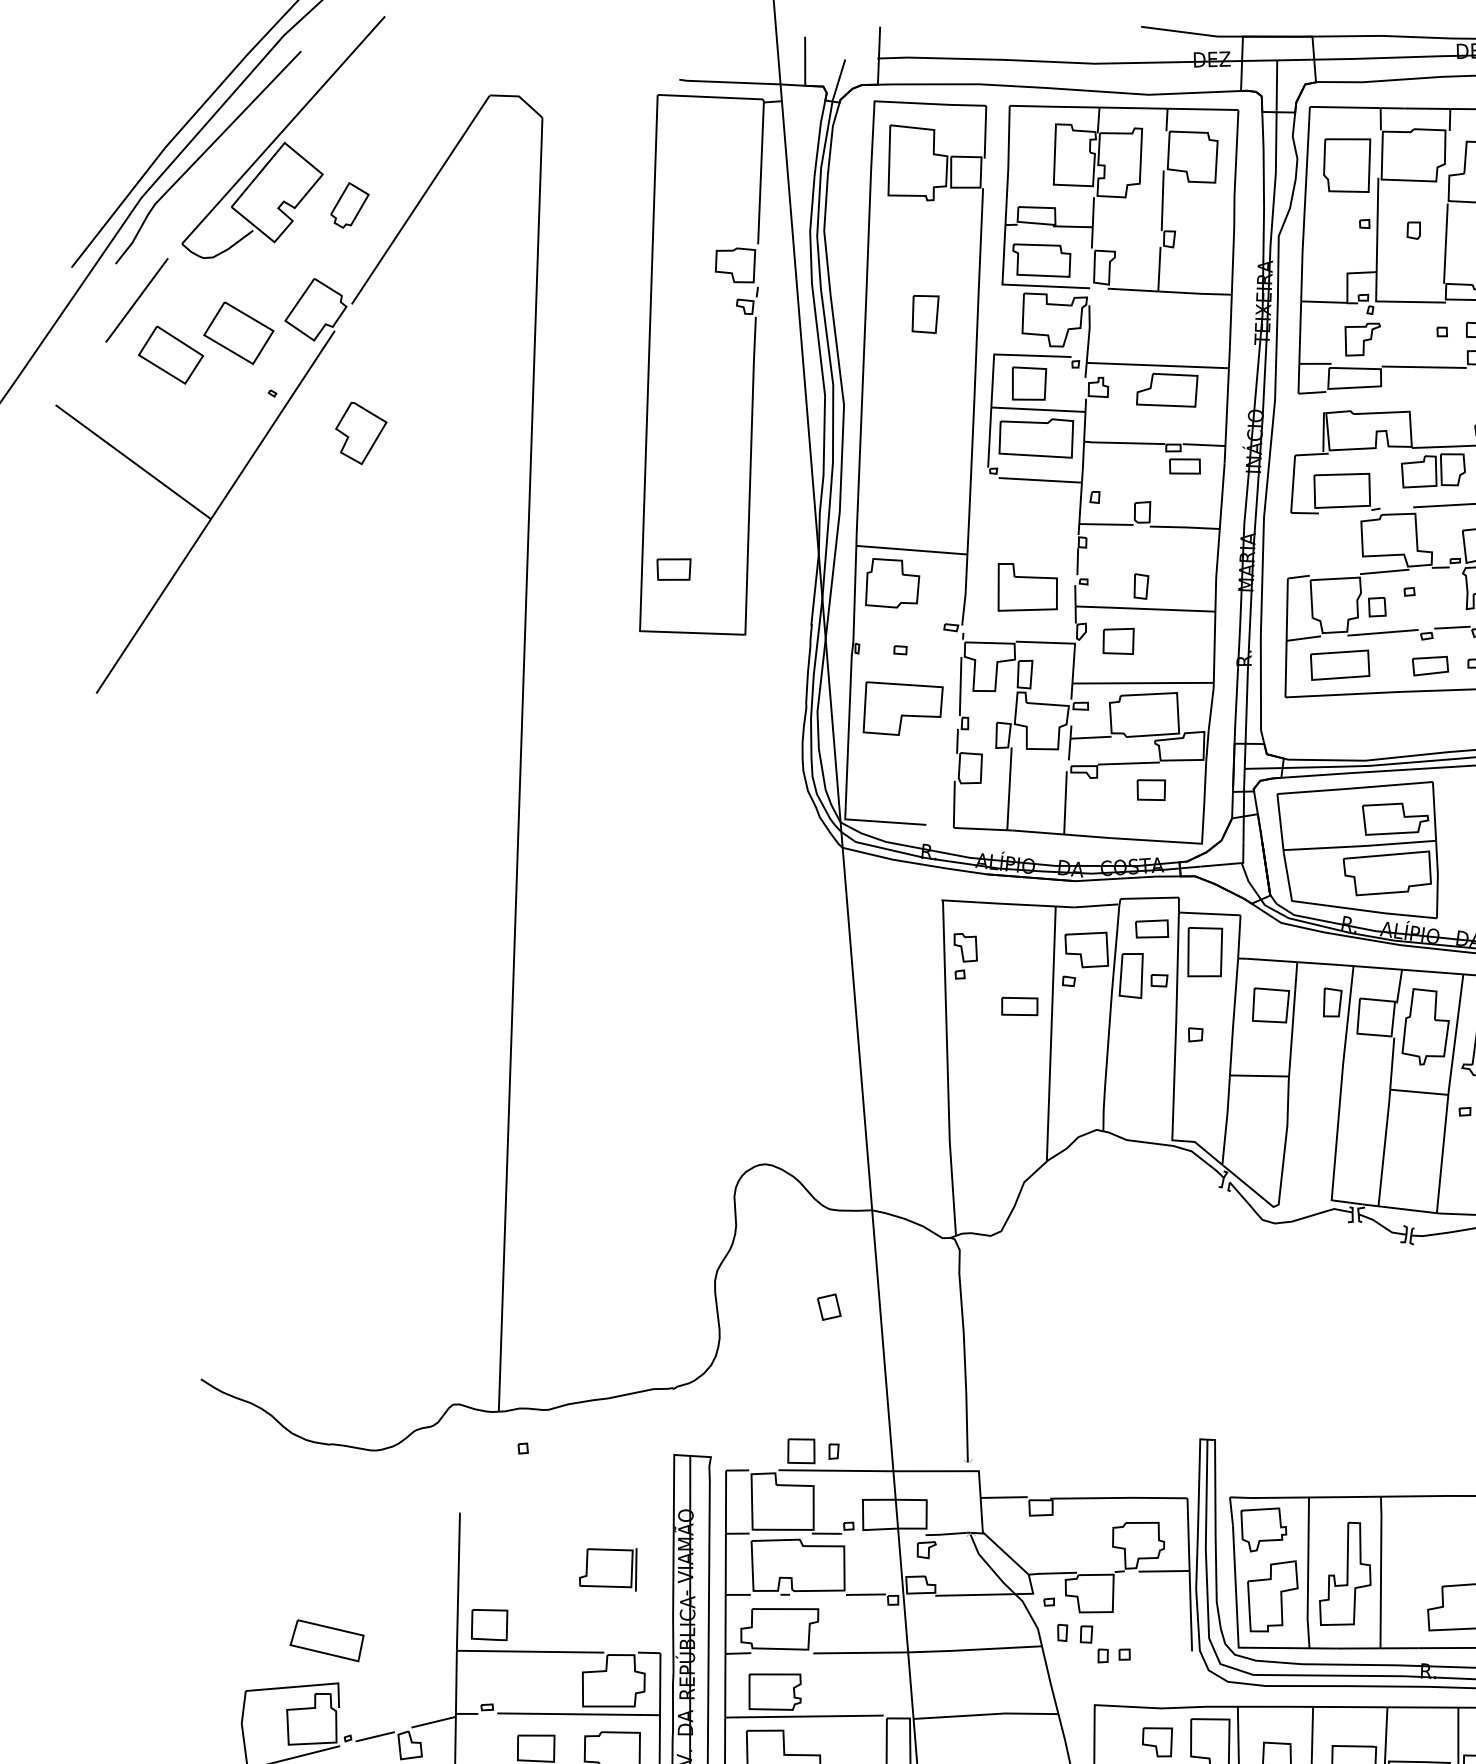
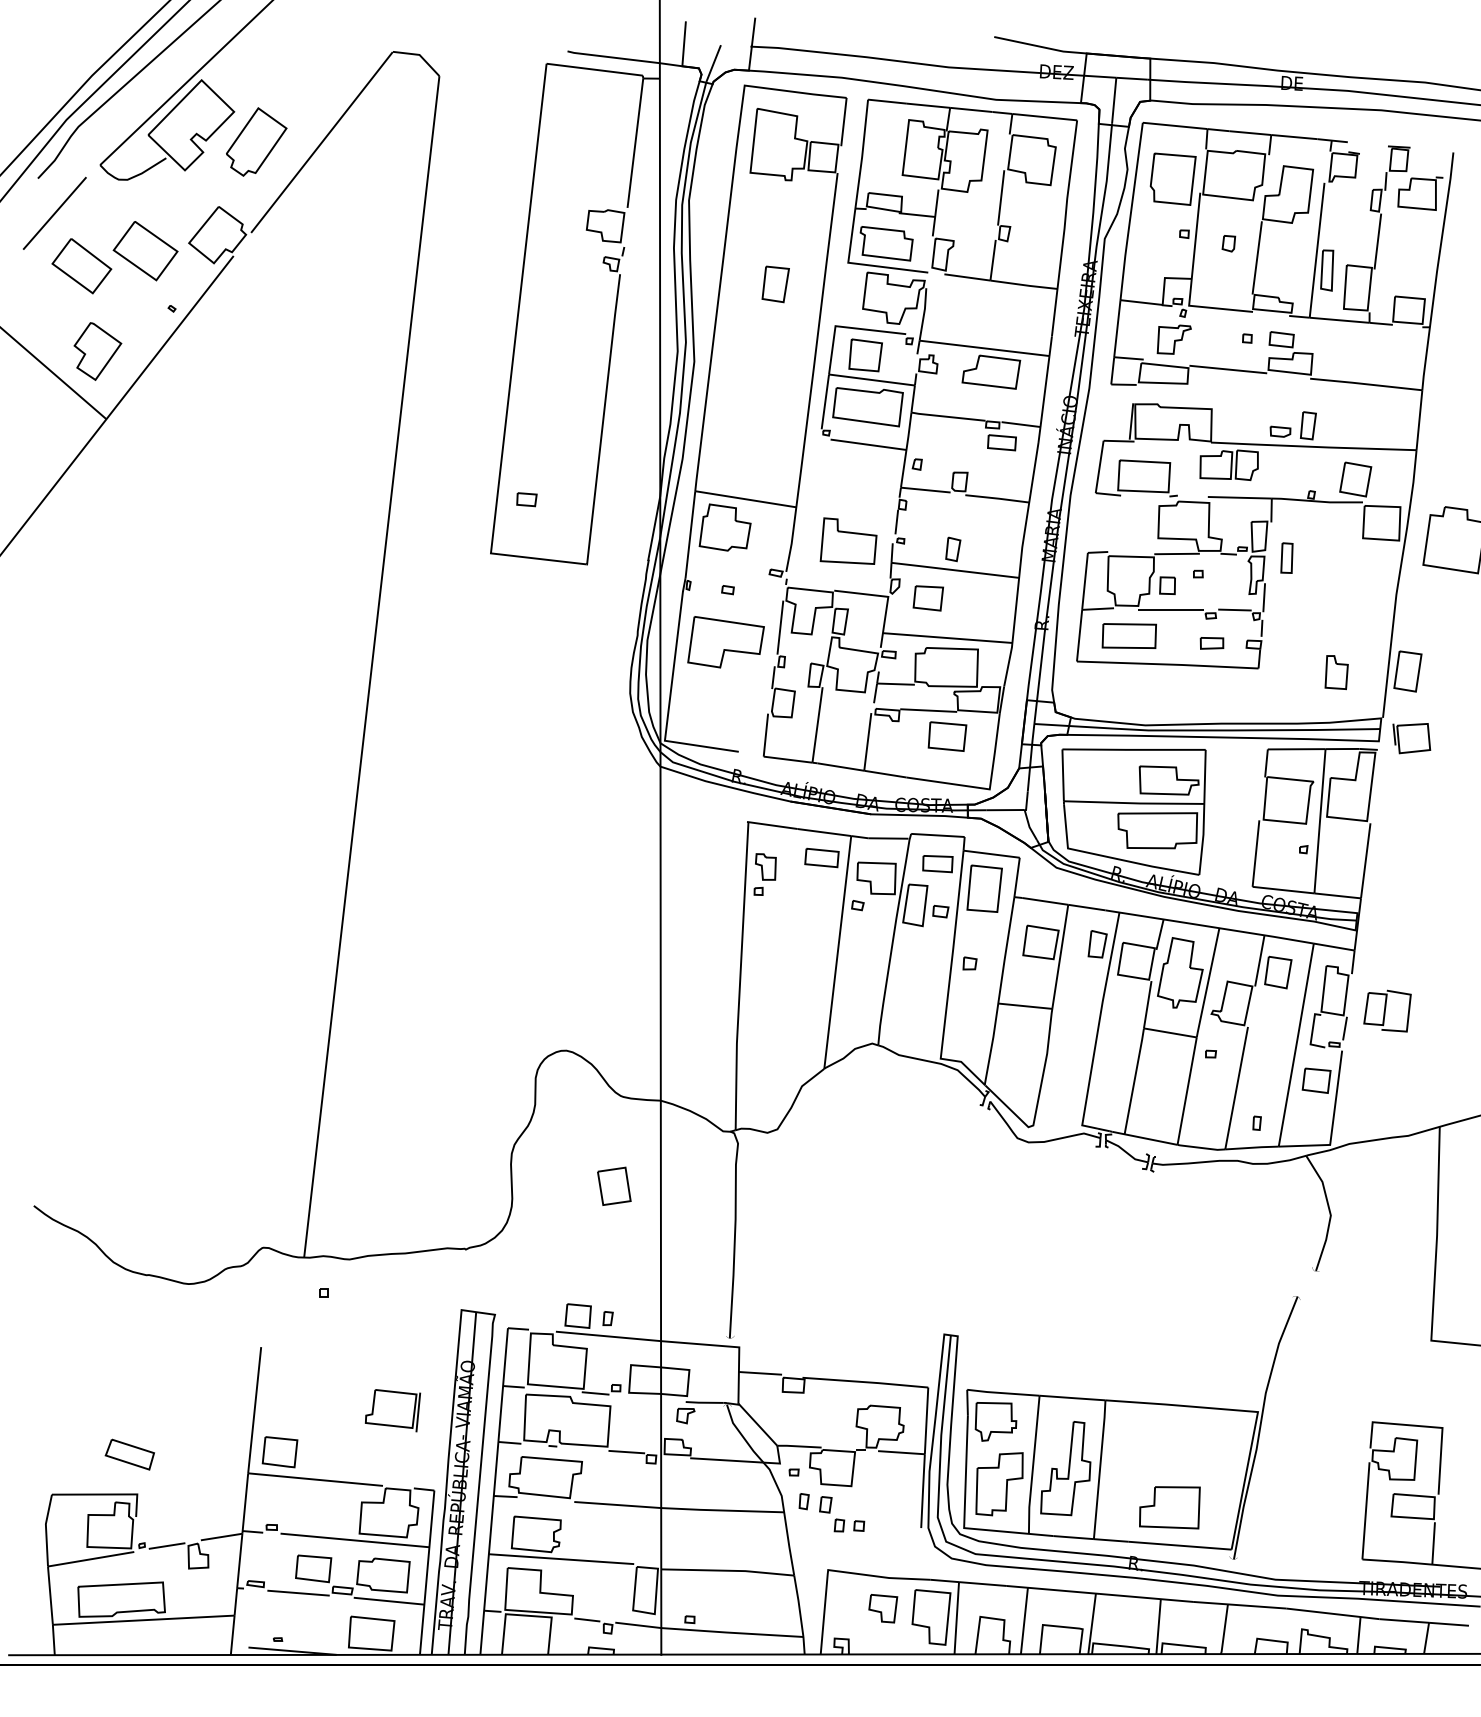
part: (349, 204) -> (256, 141), size x1.67
part: (361, 433) -> (97, 351), moved
part: (673, 569) -> (526, 499), size x0.62
part: (1429, 666) -> (1211, 643), size x0.71
part: (1151, 790) -> (947, 736), size x1.43
part: (1019, 1006) -> (821, 857), moved
part: (829, 1306) -> (614, 1185), size x1.67
part: (326, 1640) -> (129, 1454), size x0.71

